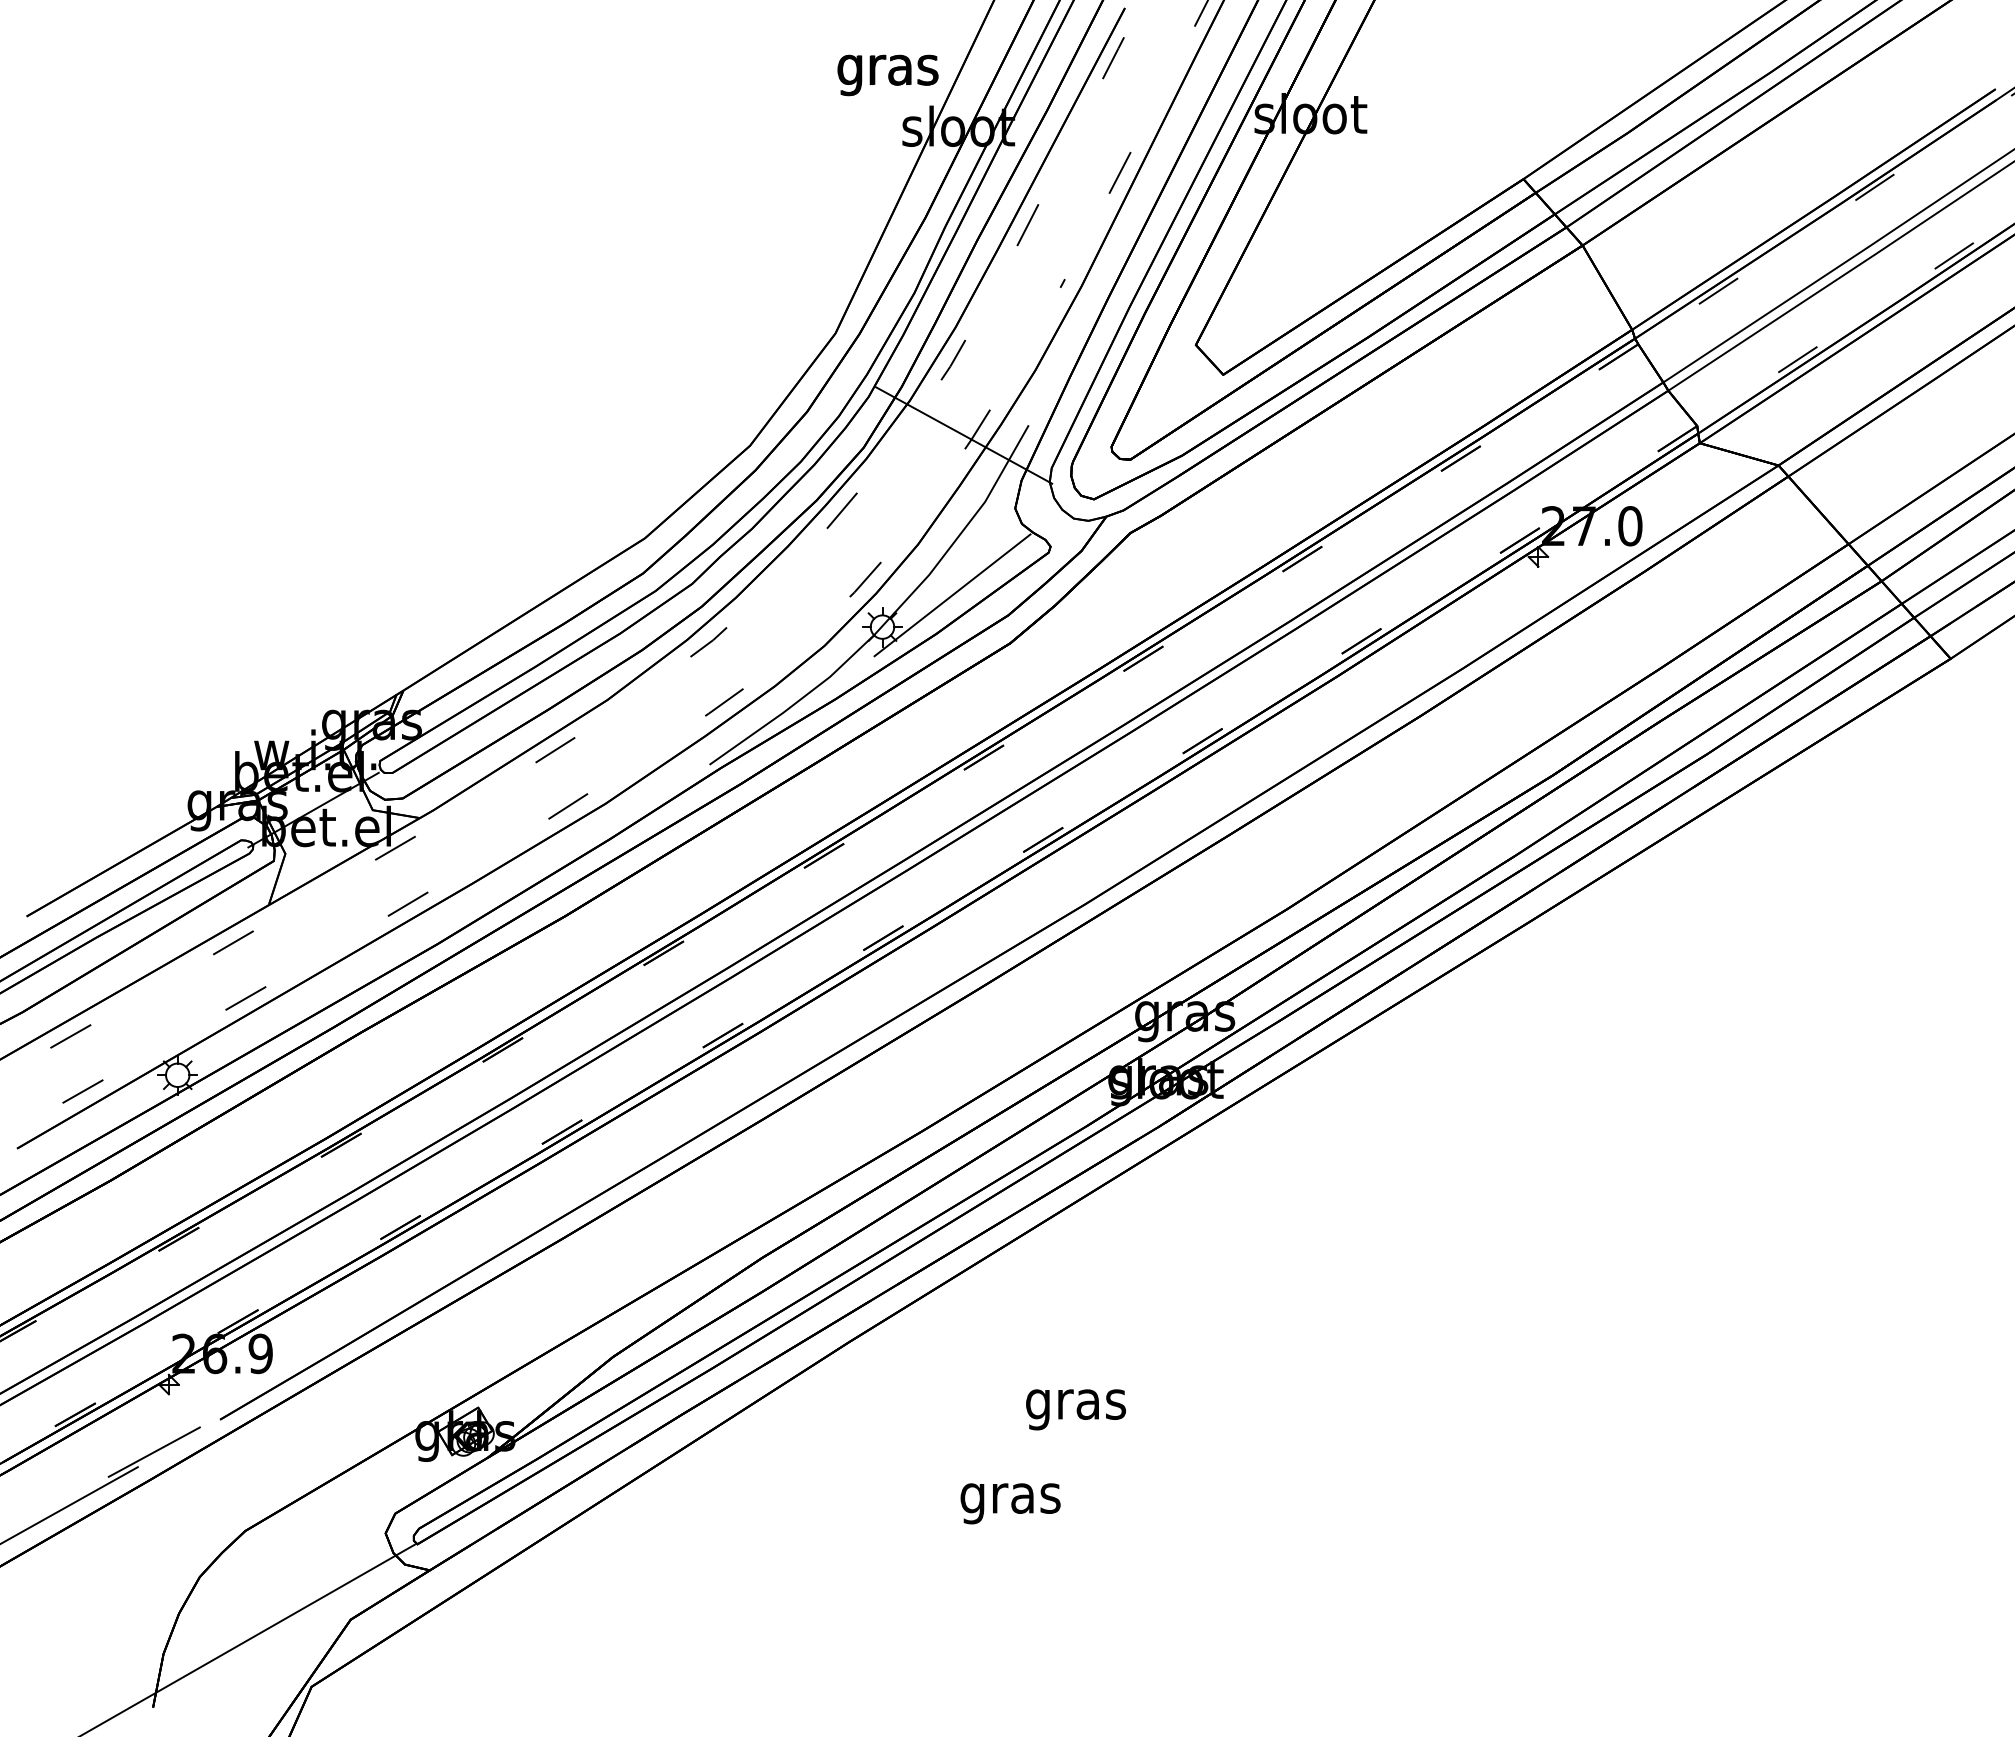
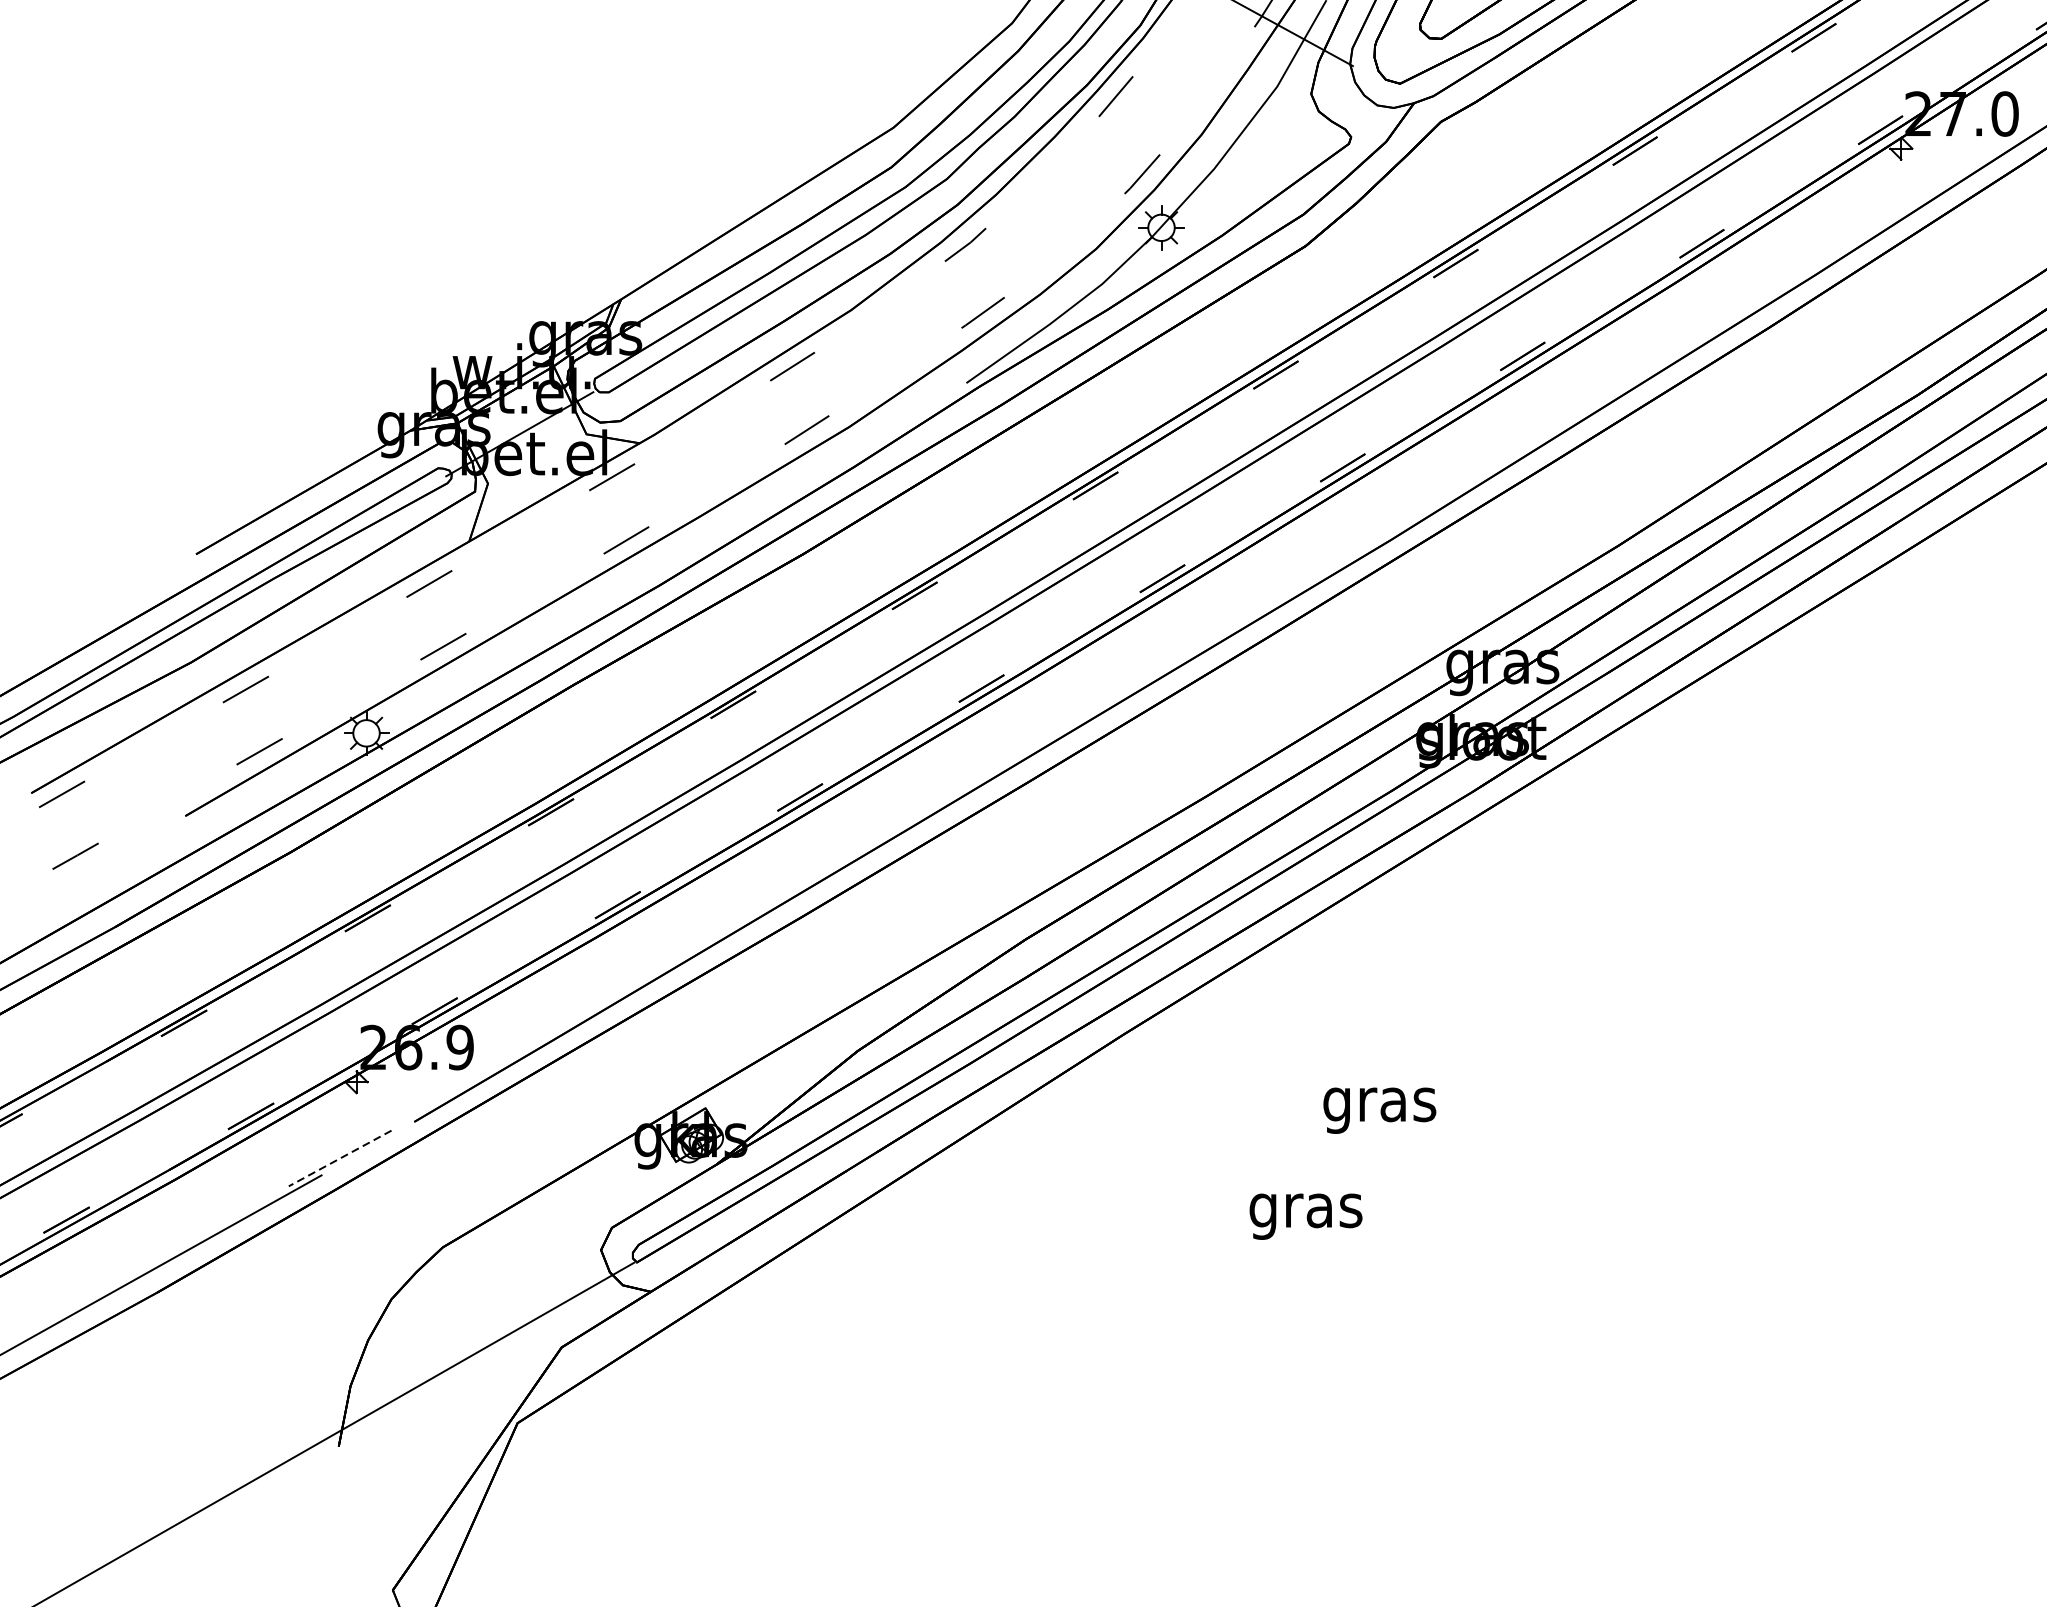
line: (952, 595) -> (1240, 192), removed
line: (154, 1452) -> (340, 1158), solid -> dashed

